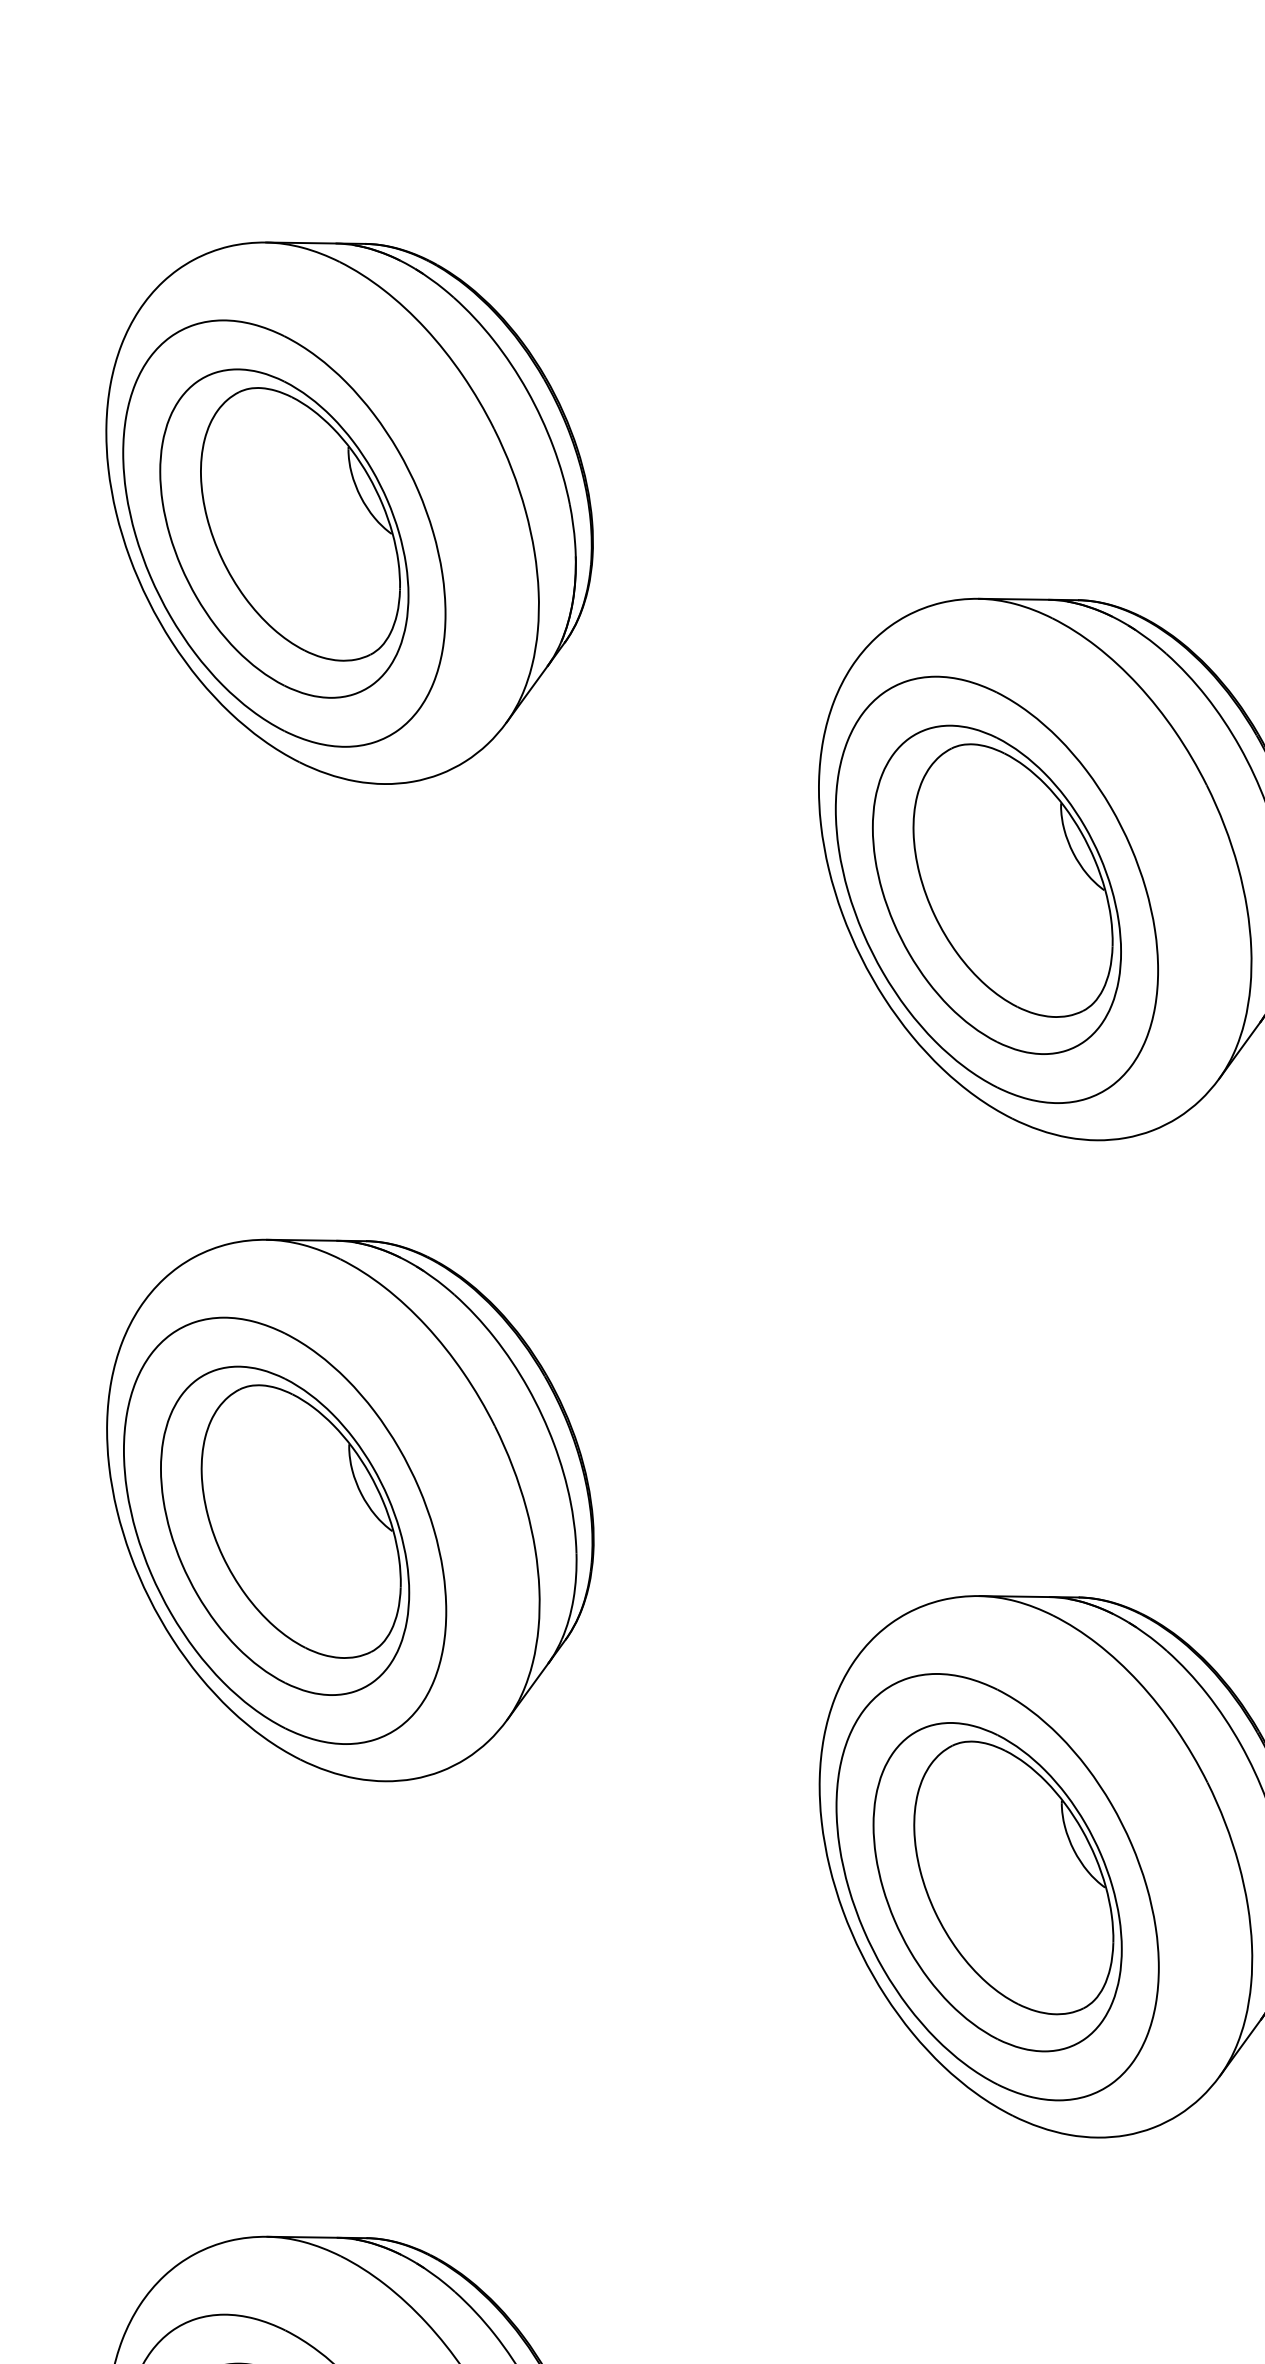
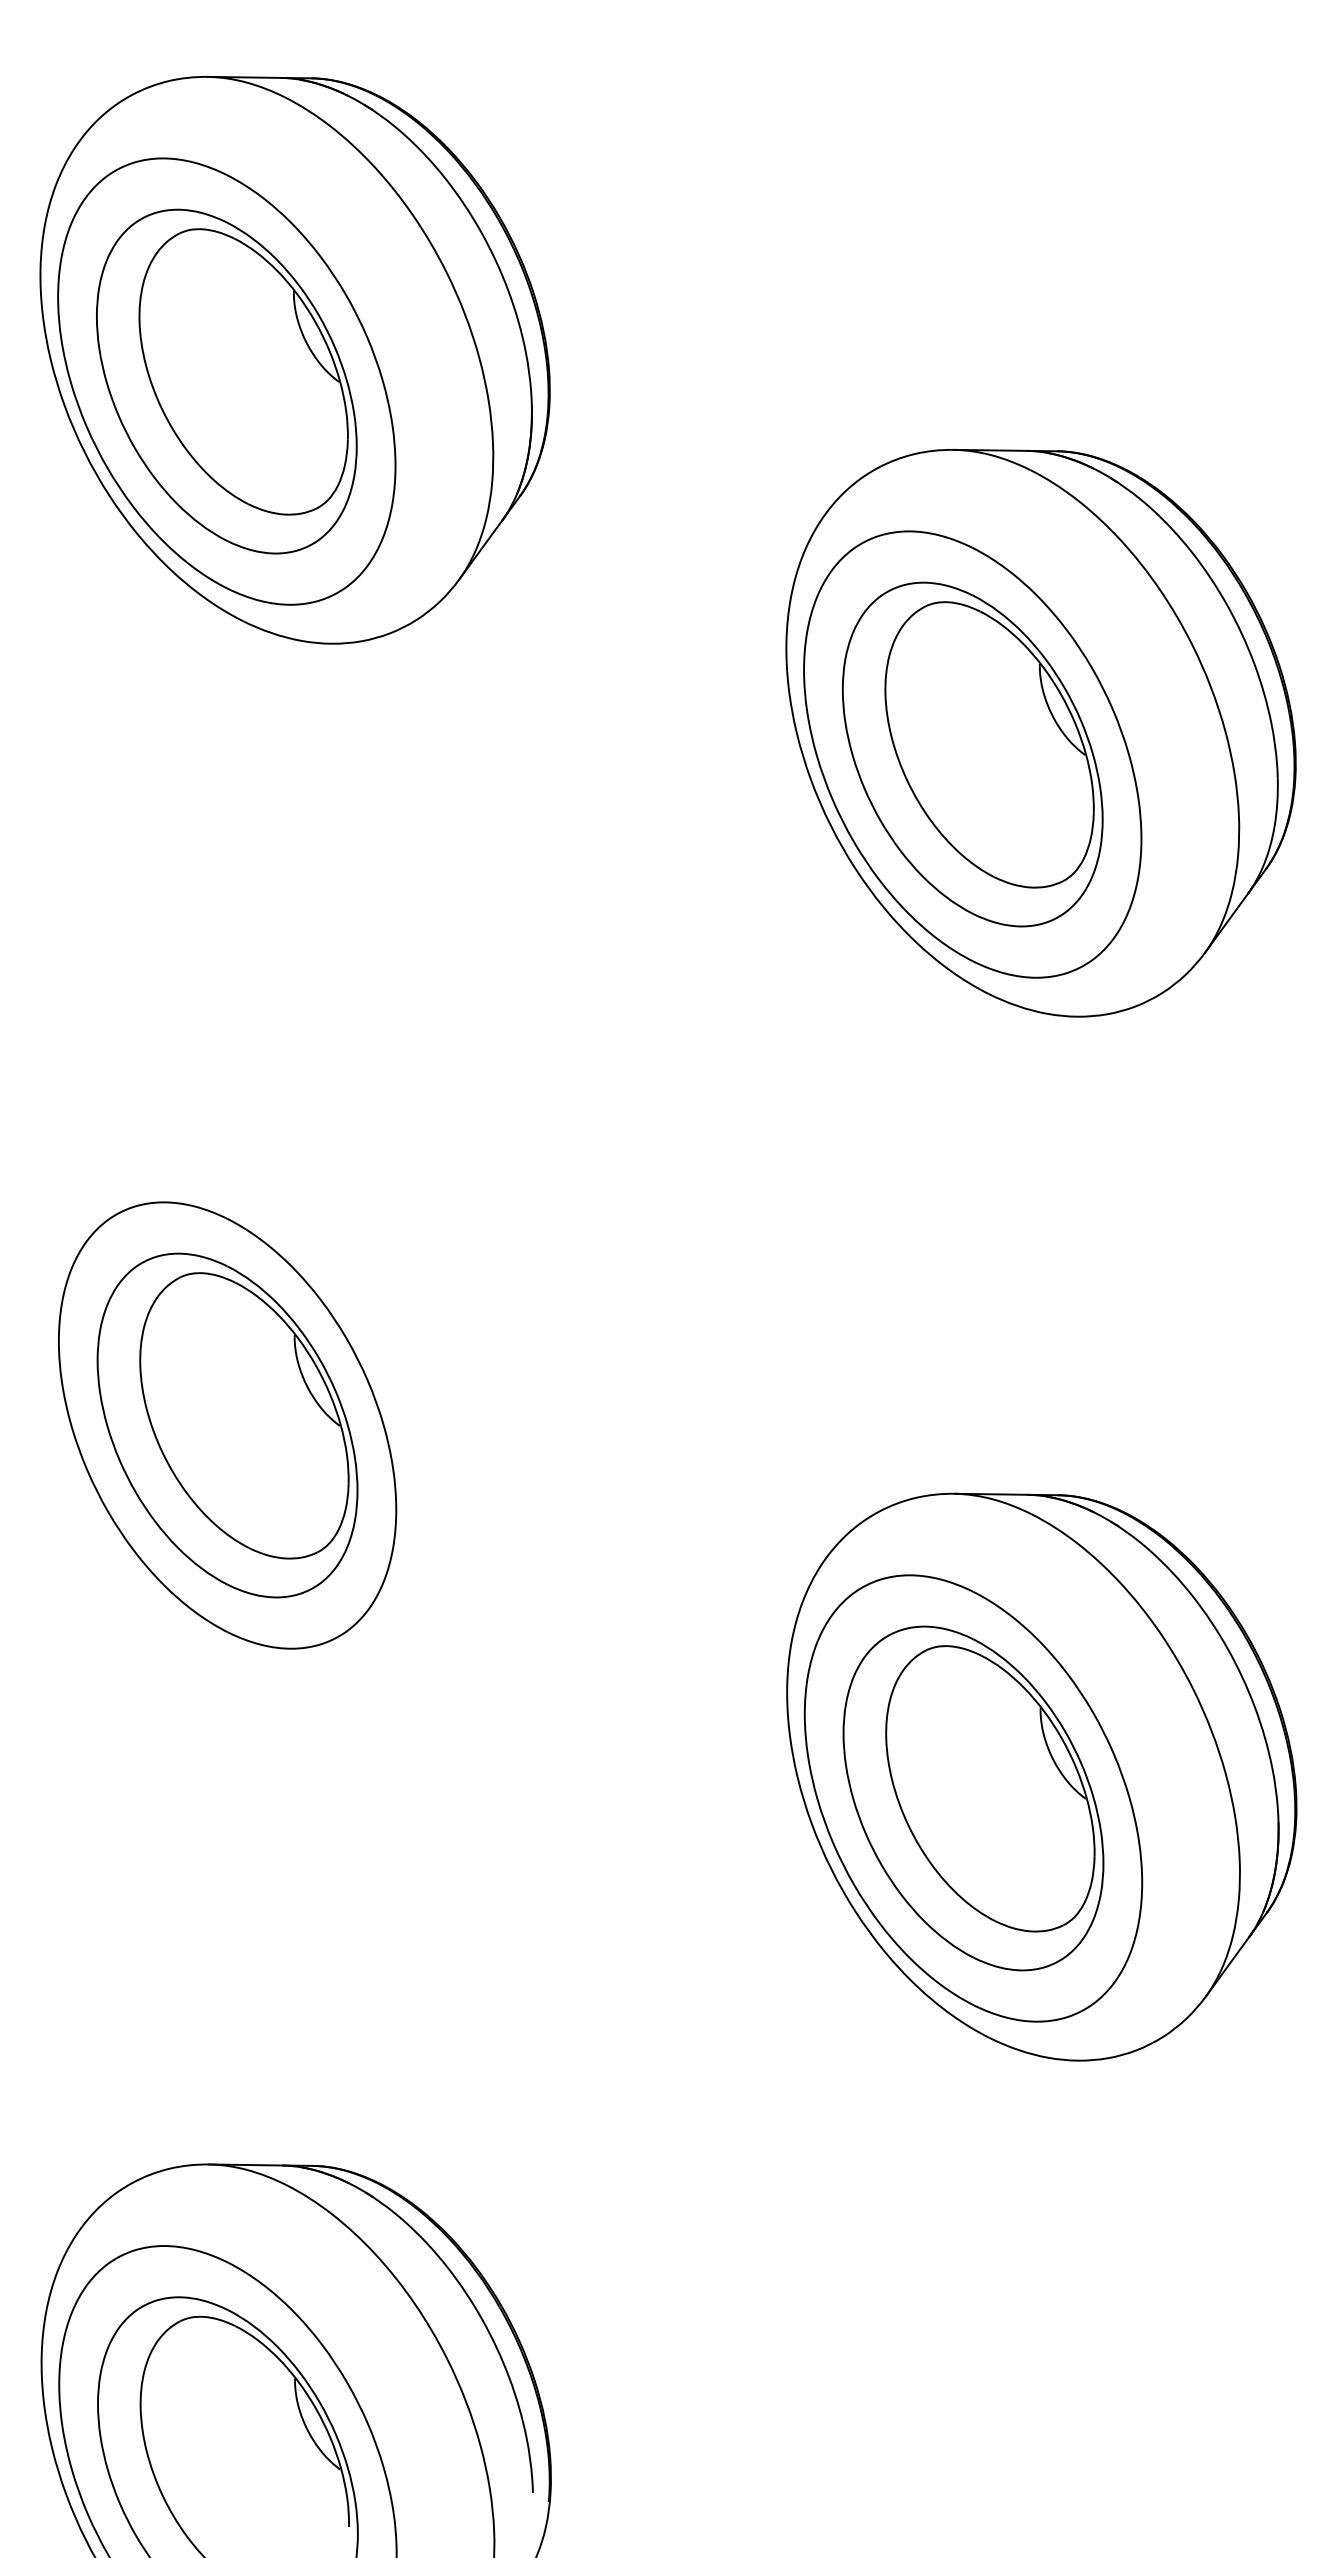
part: (349, 1509) -> (295, 1403), removed

